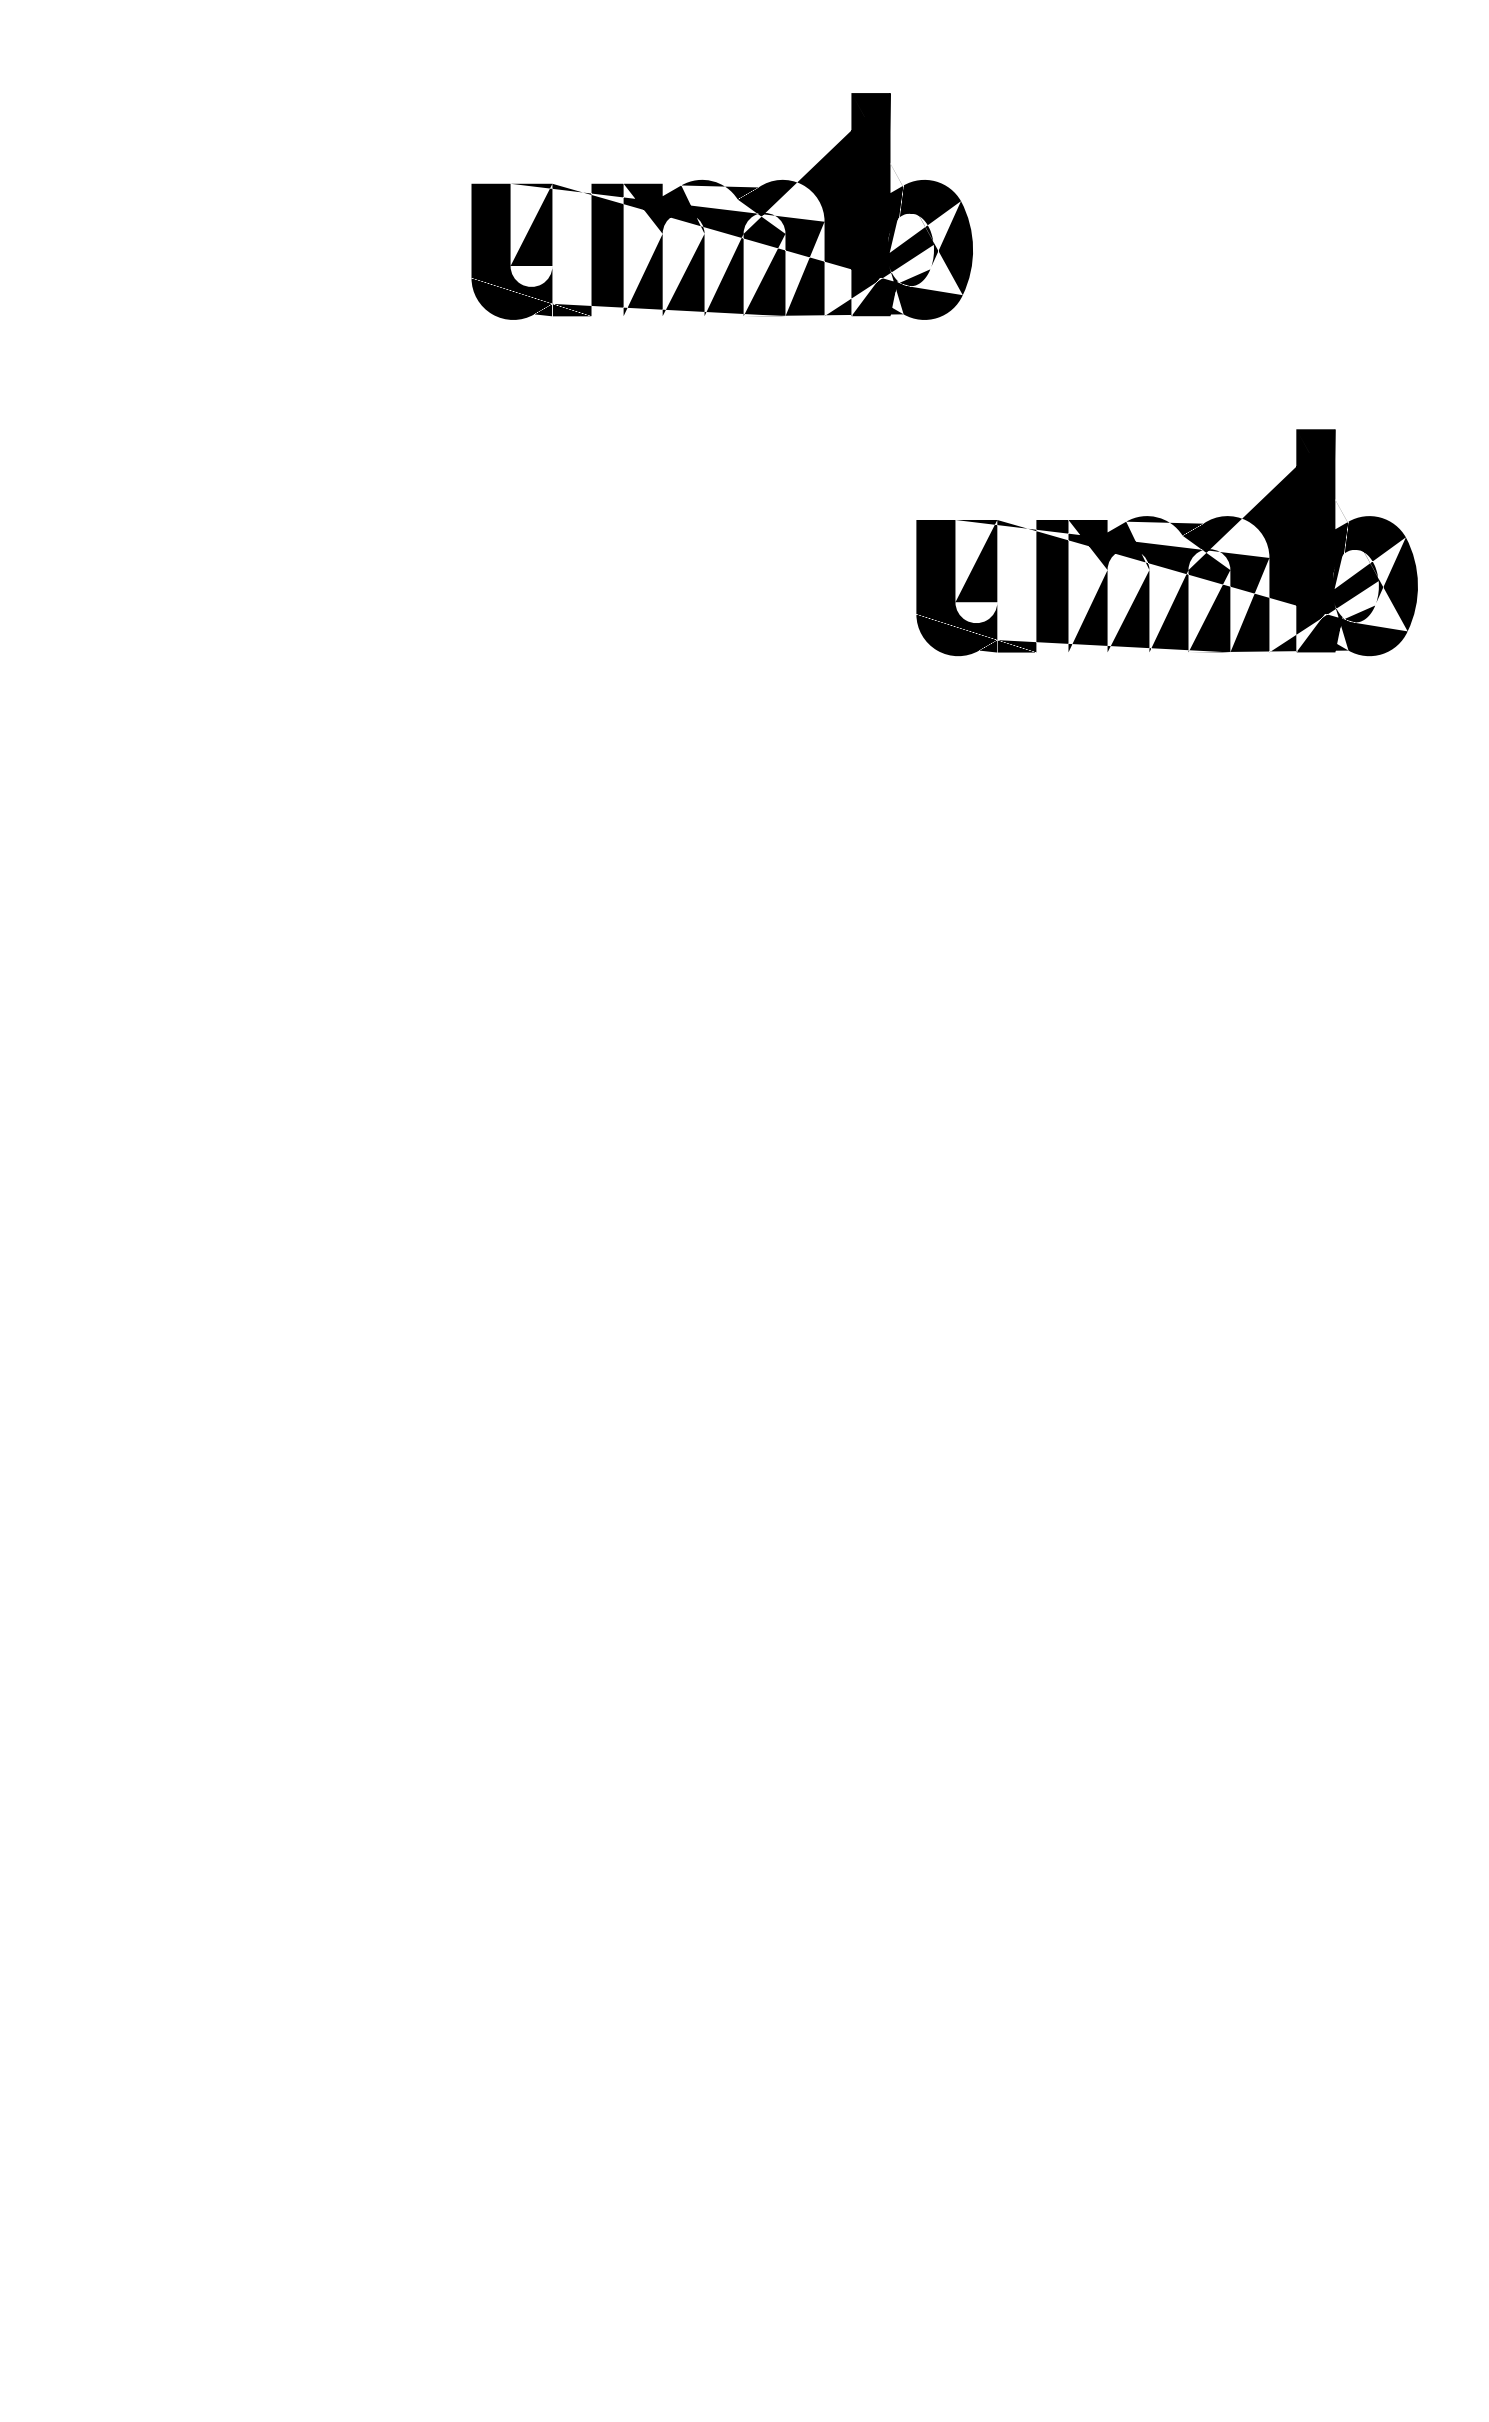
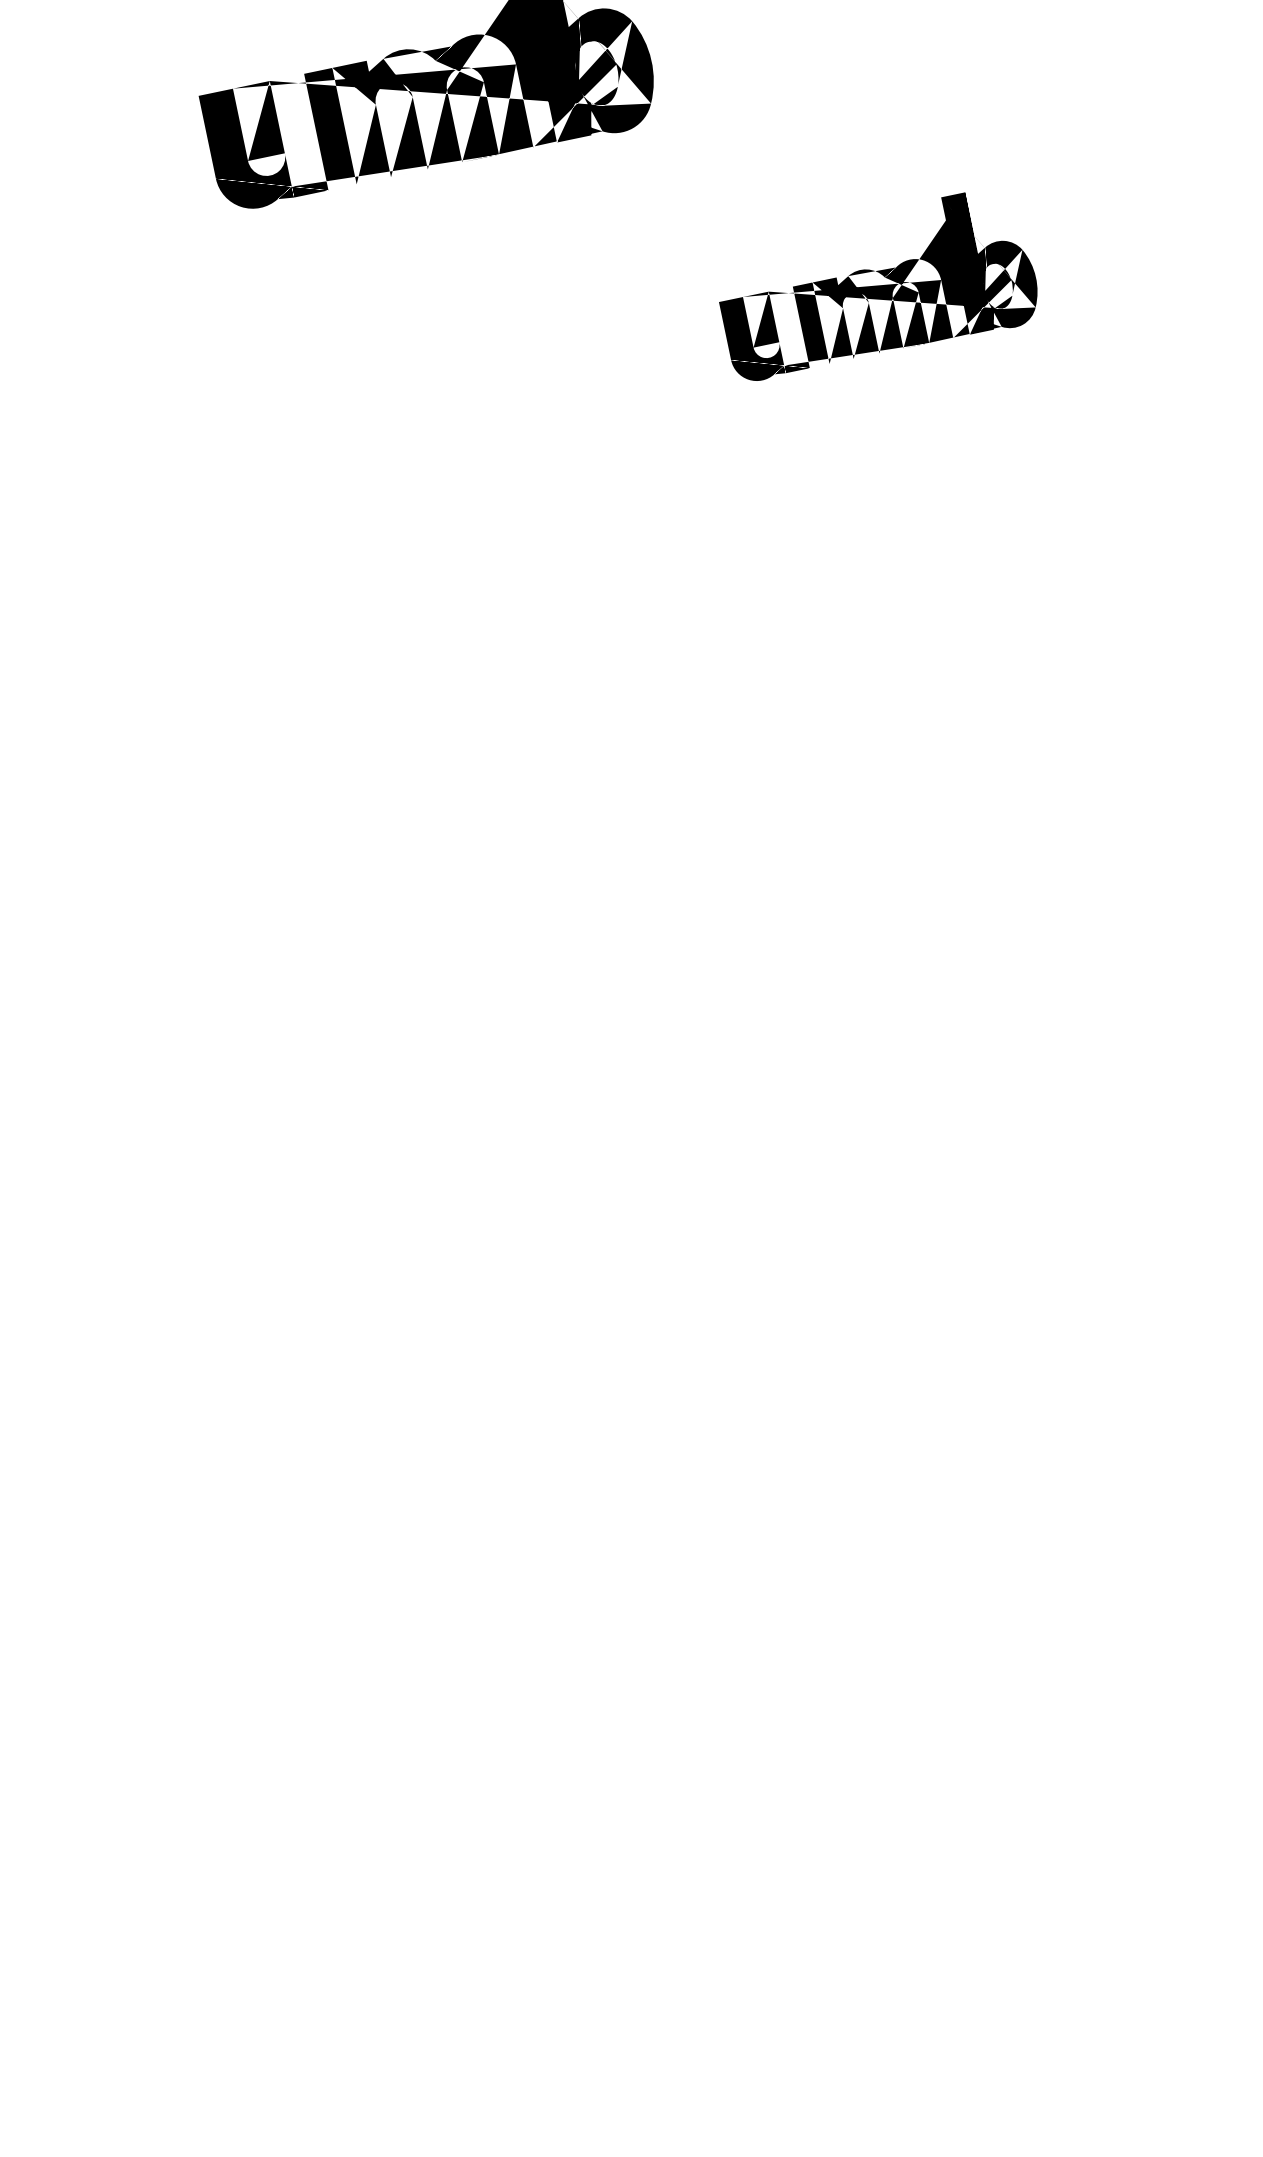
part: (1166, 542) -> (875, 283), size x0.7

